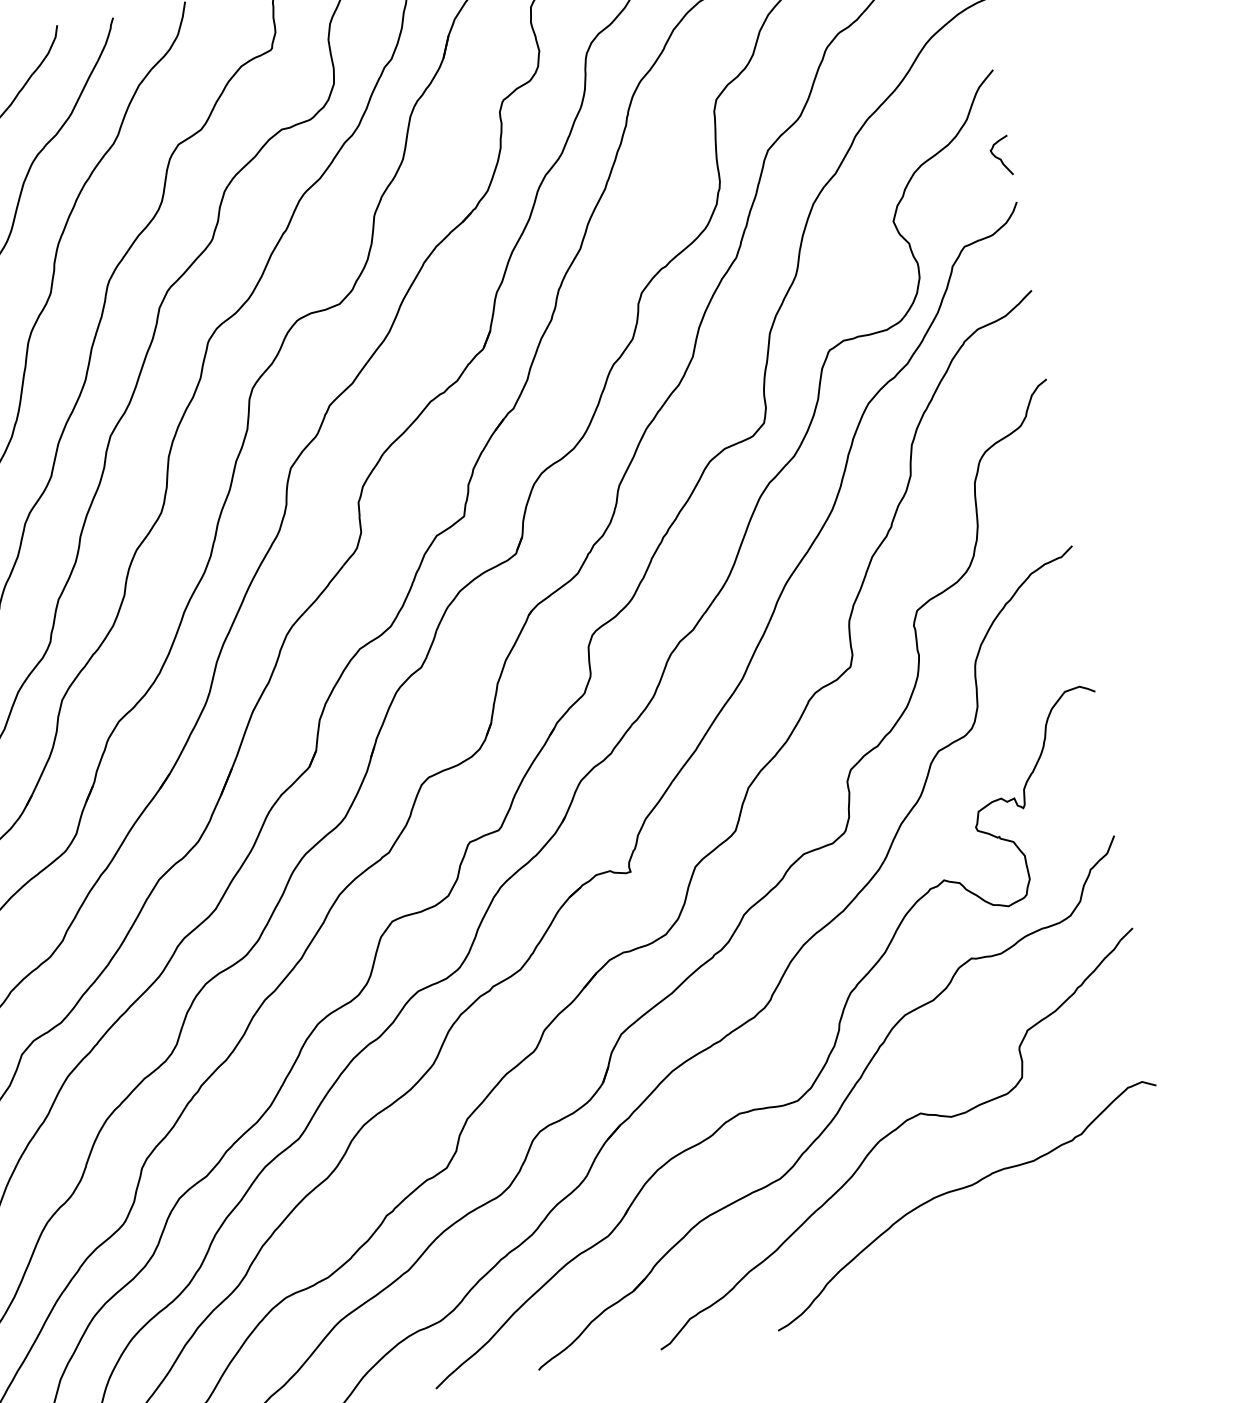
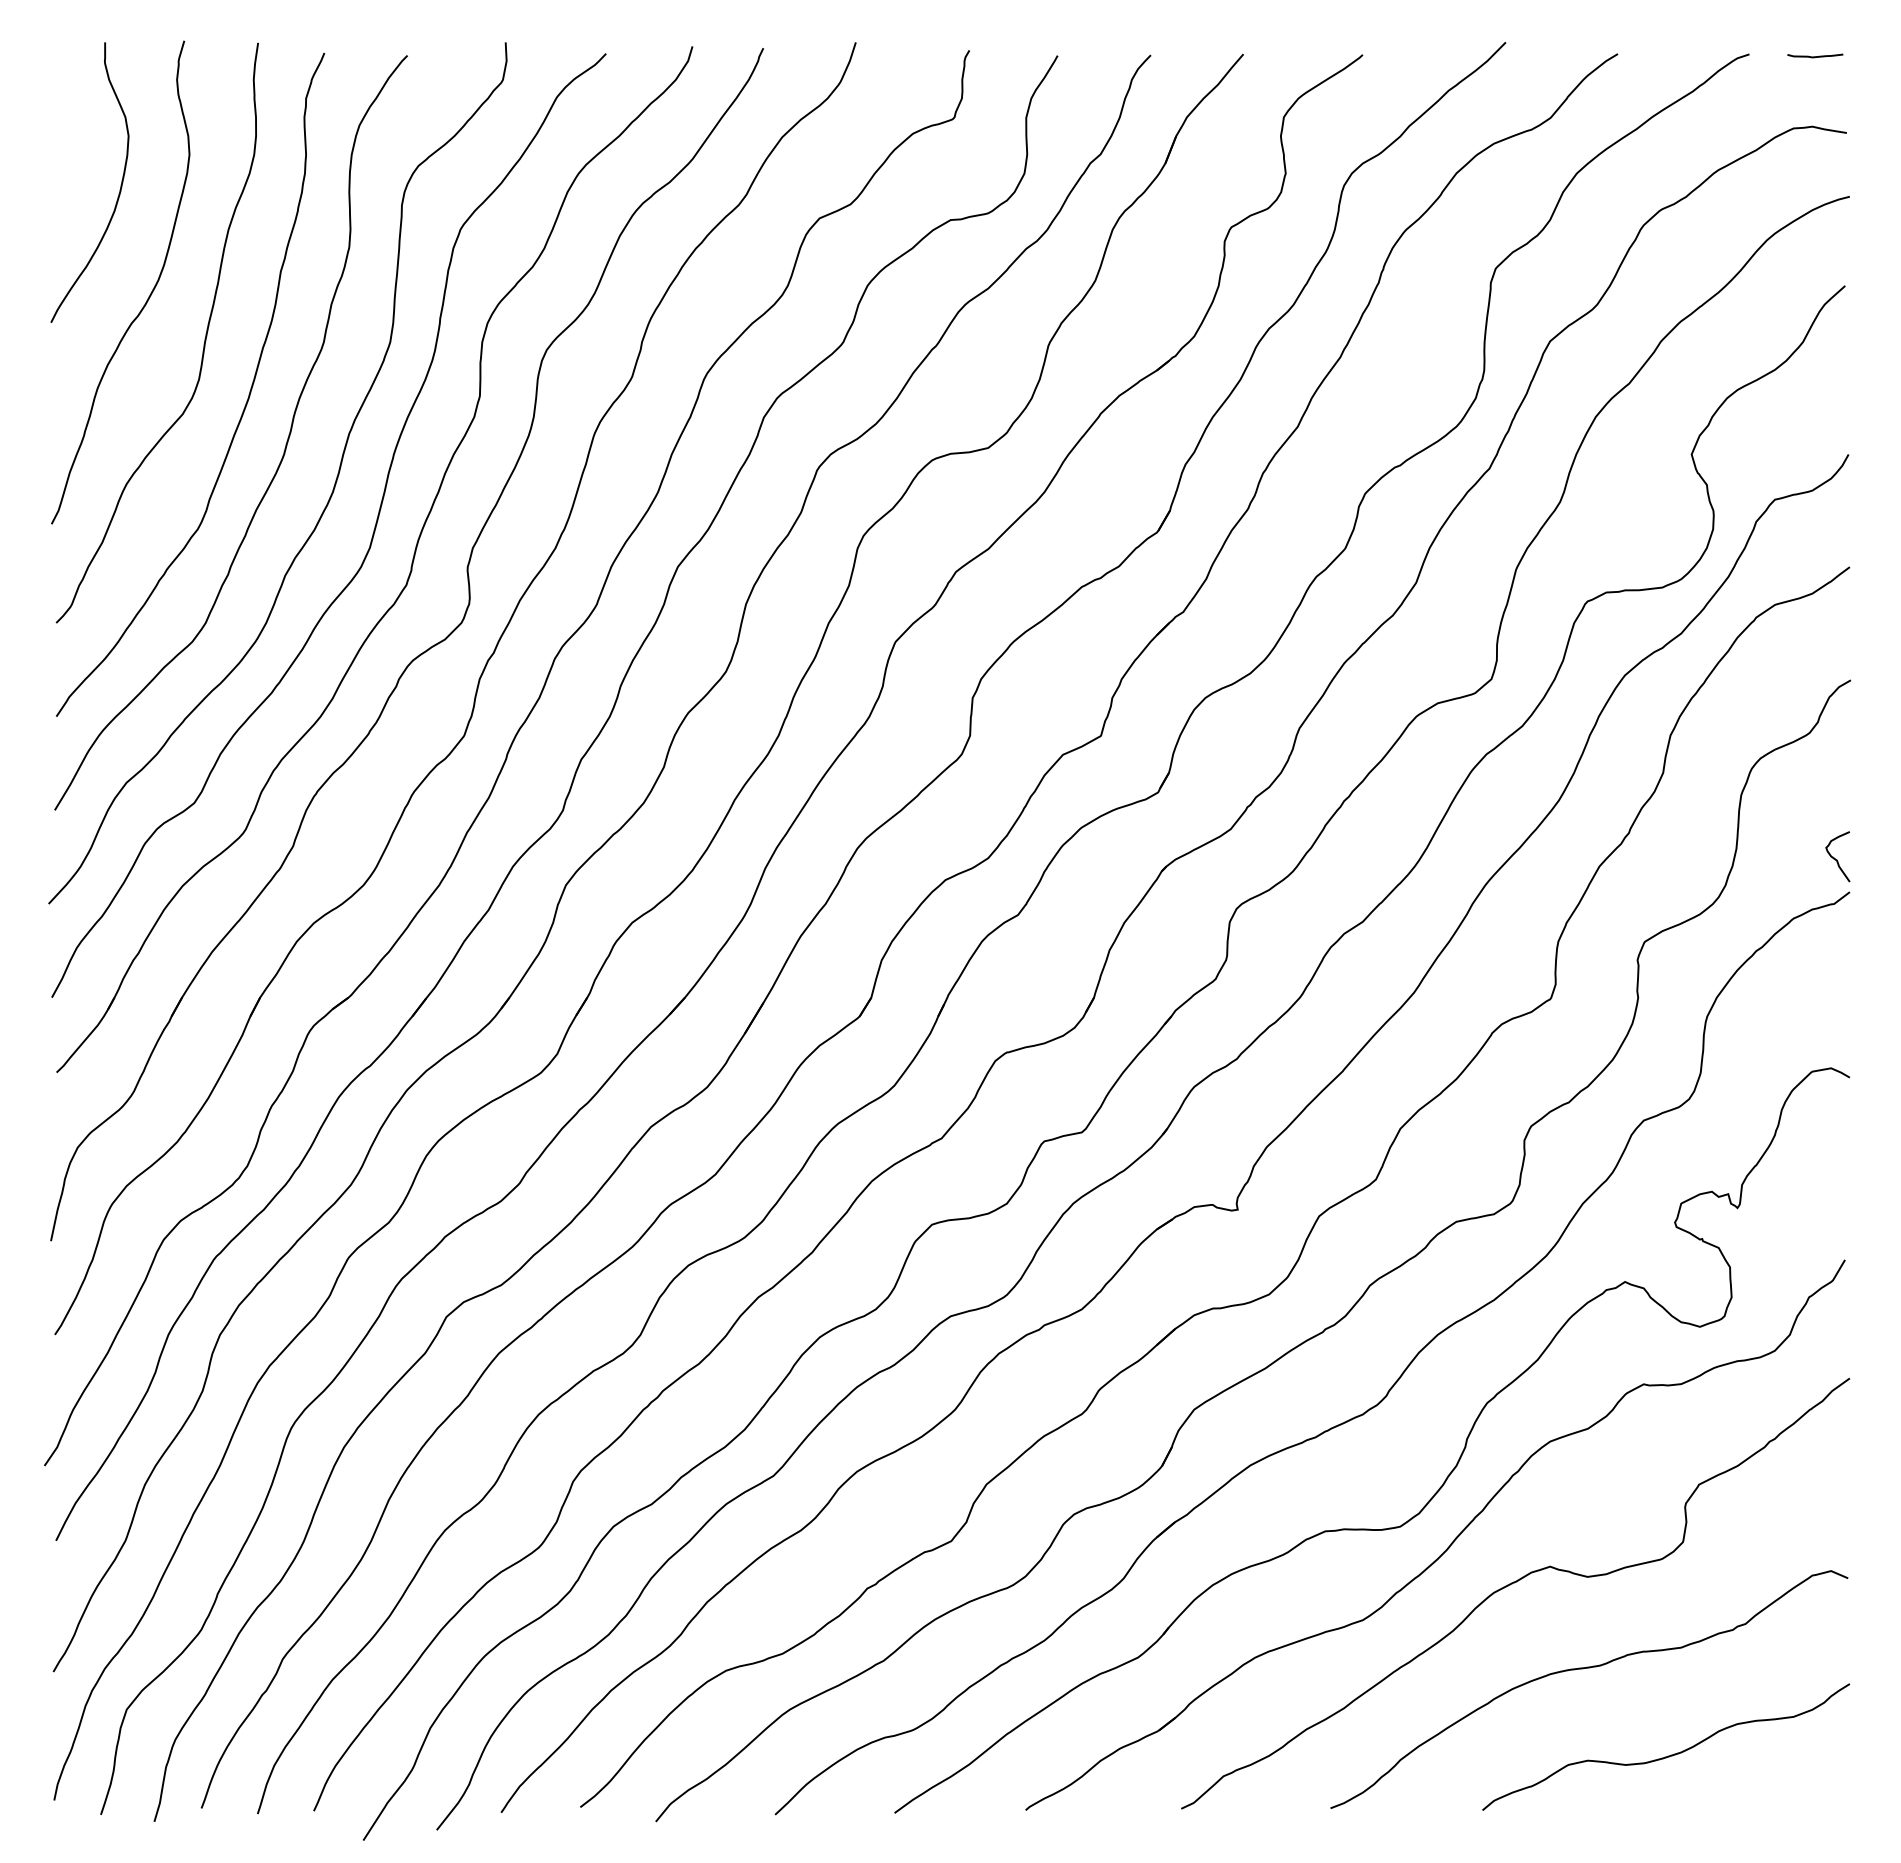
curve: (999, 158) -> (1835, 858), moved
curve: (1037, 1247) -> (1668, 1755), added

